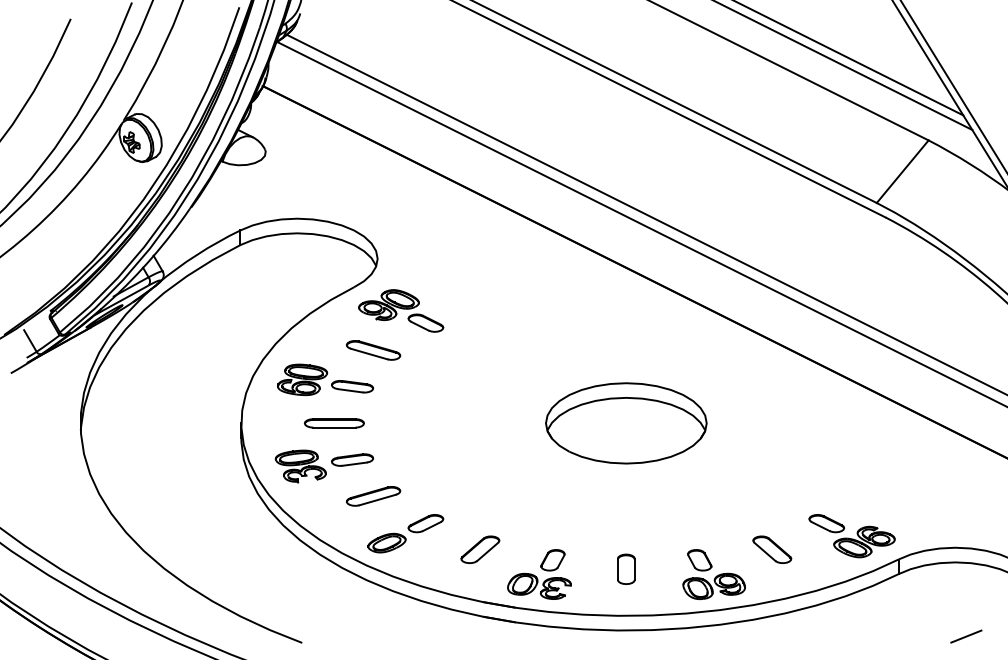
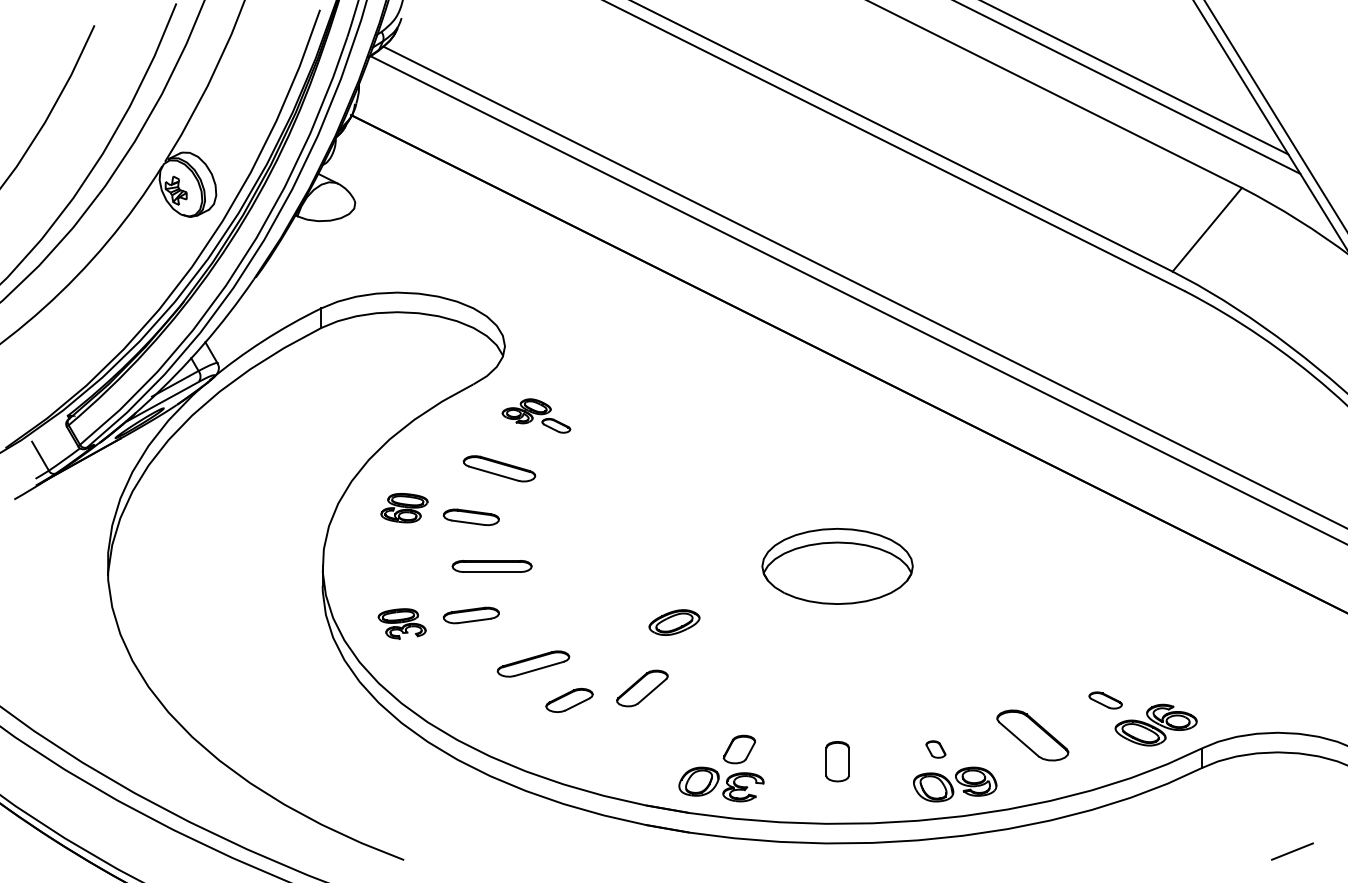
part: (401, 310) -> (536, 415), size x0.6
part: (302, 379) -> (404, 507), size x0.7
part: (333, 423) -> (491, 566), moved
part: (626, 423) -> (837, 566), size x0.7
part: (300, 466) -> (401, 623), size x0.7
part: (373, 495) -> (533, 663), moved
part: (826, 523) -> (1105, 700), size x0.7
part: (387, 543) -> (674, 622), moved
part: (480, 549) -> (642, 688), moved
part: (772, 549) -> (1032, 735), size x1.4
part: (699, 560) -> (935, 749), size x0.6

